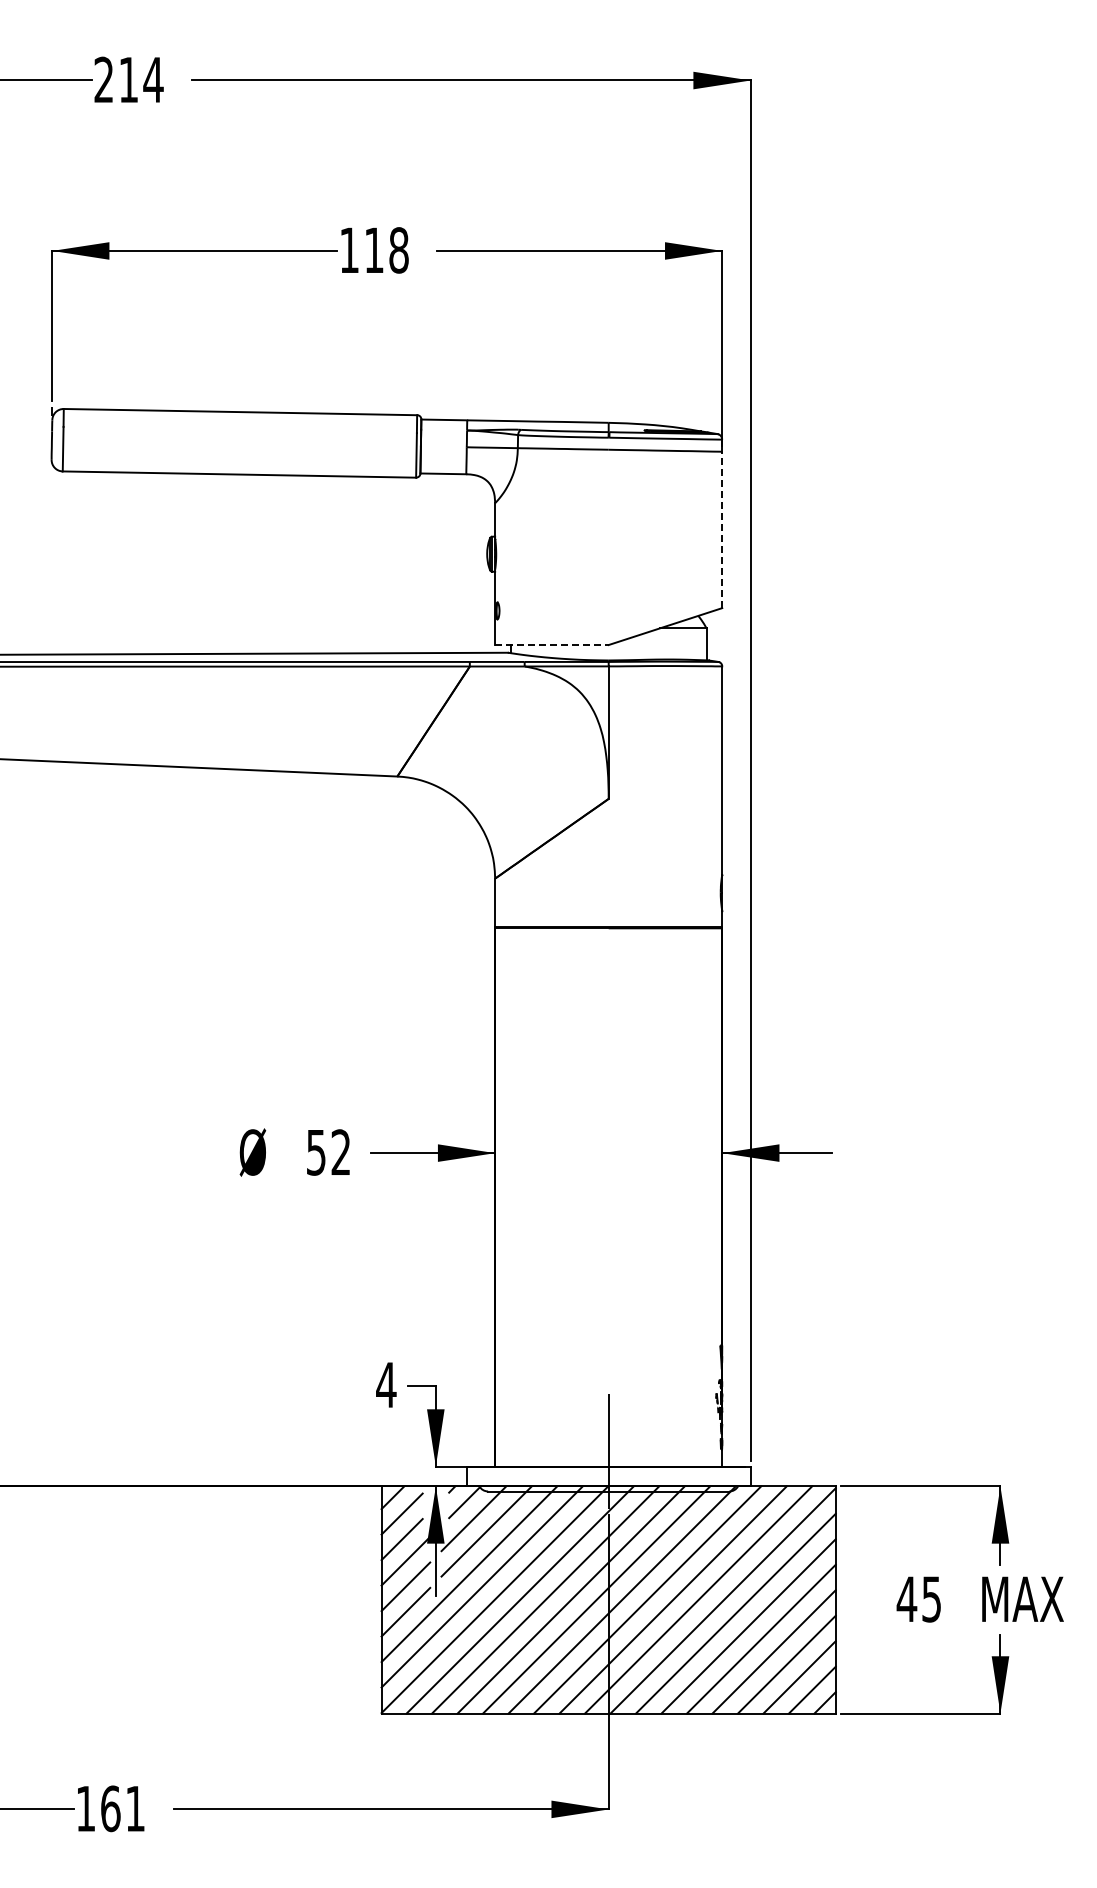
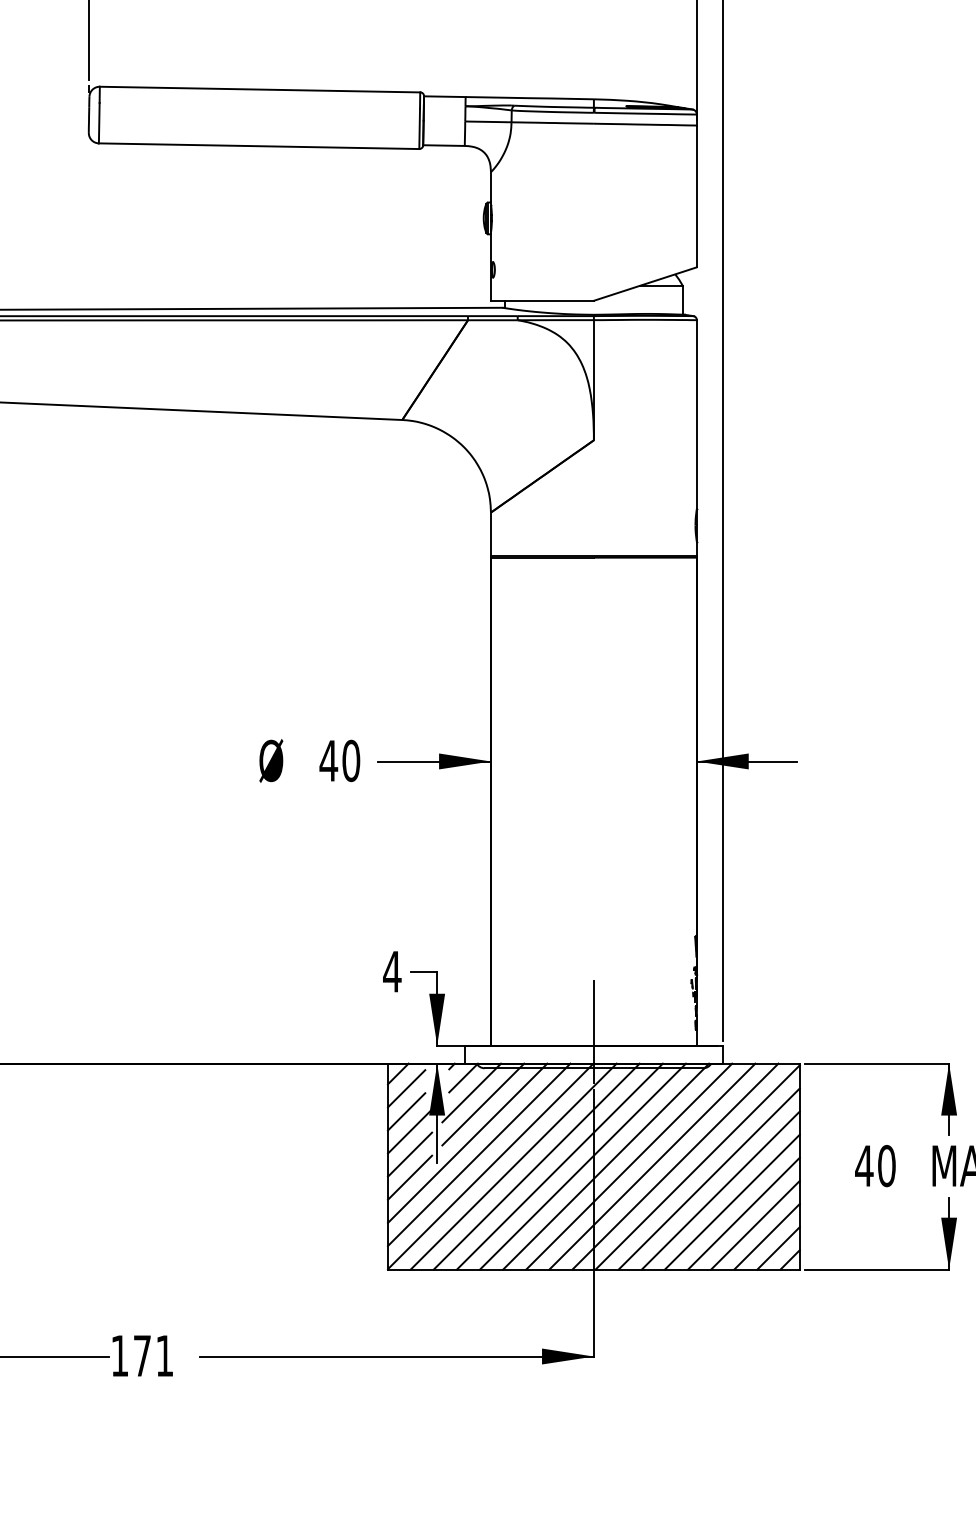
line: (722, 529) -> (697, 196), dashed -> solid
line: (551, 645) -> (542, 301), dashed -> solid
text: (328, 1152) -> (339, 760), 52 -> 40
text: (931, 1599) -> (886, 1166), 45 -> 40
text: (110, 1808) -> (142, 1355), 161 -> 171

